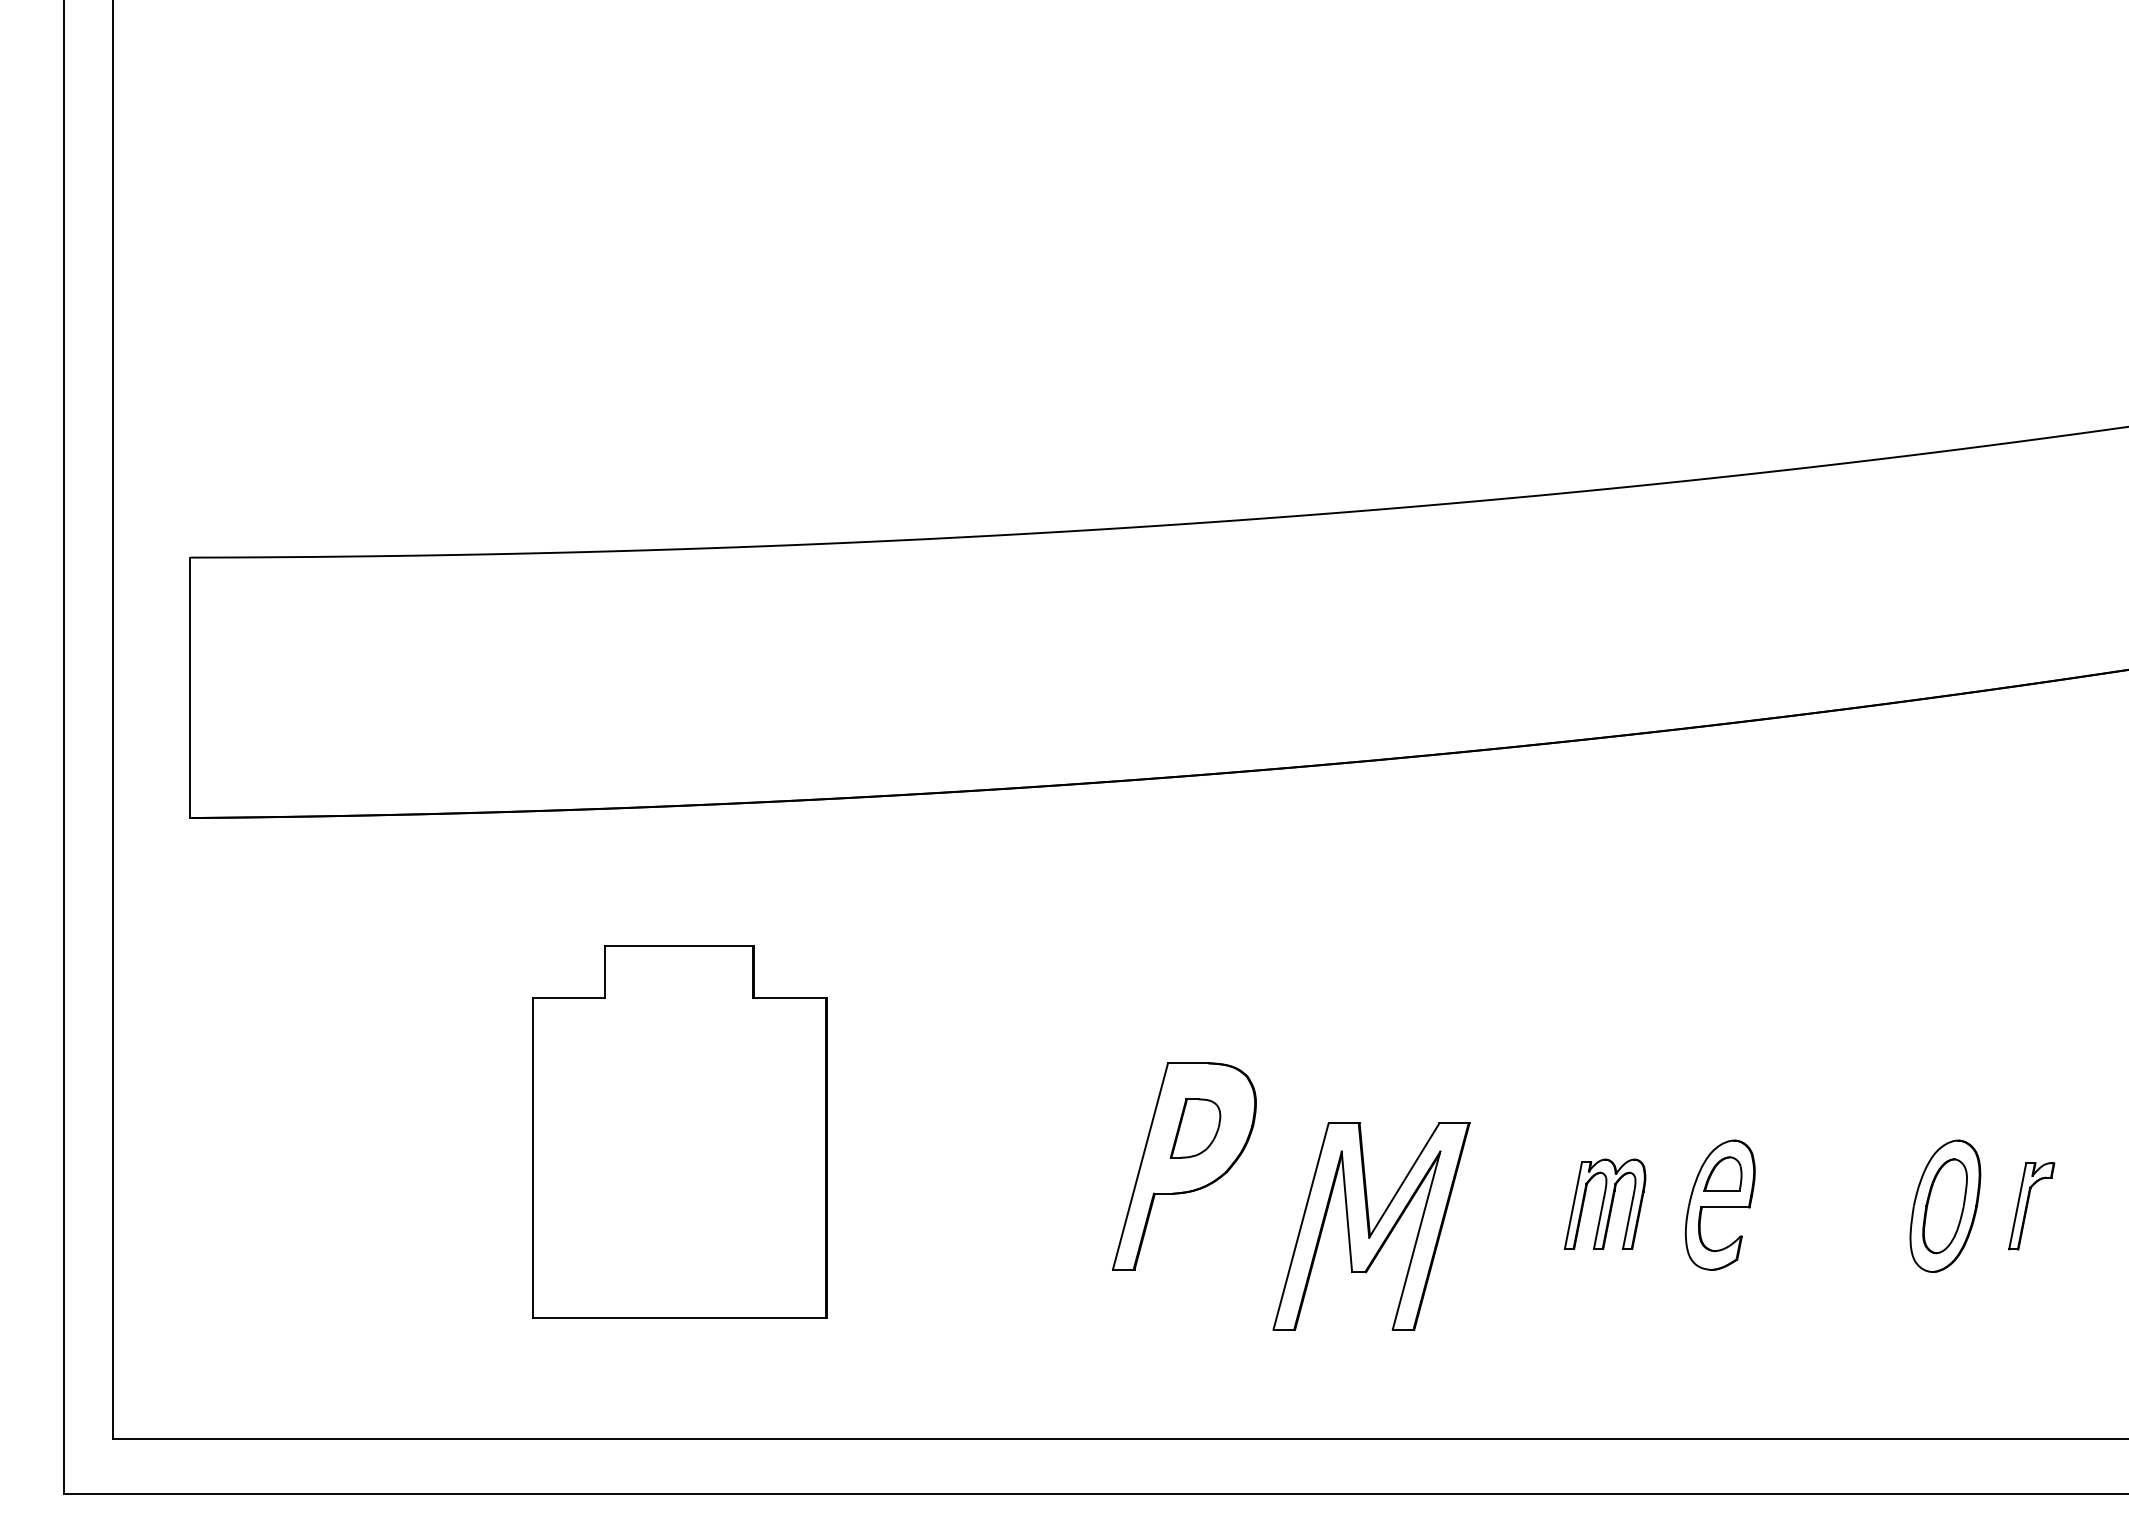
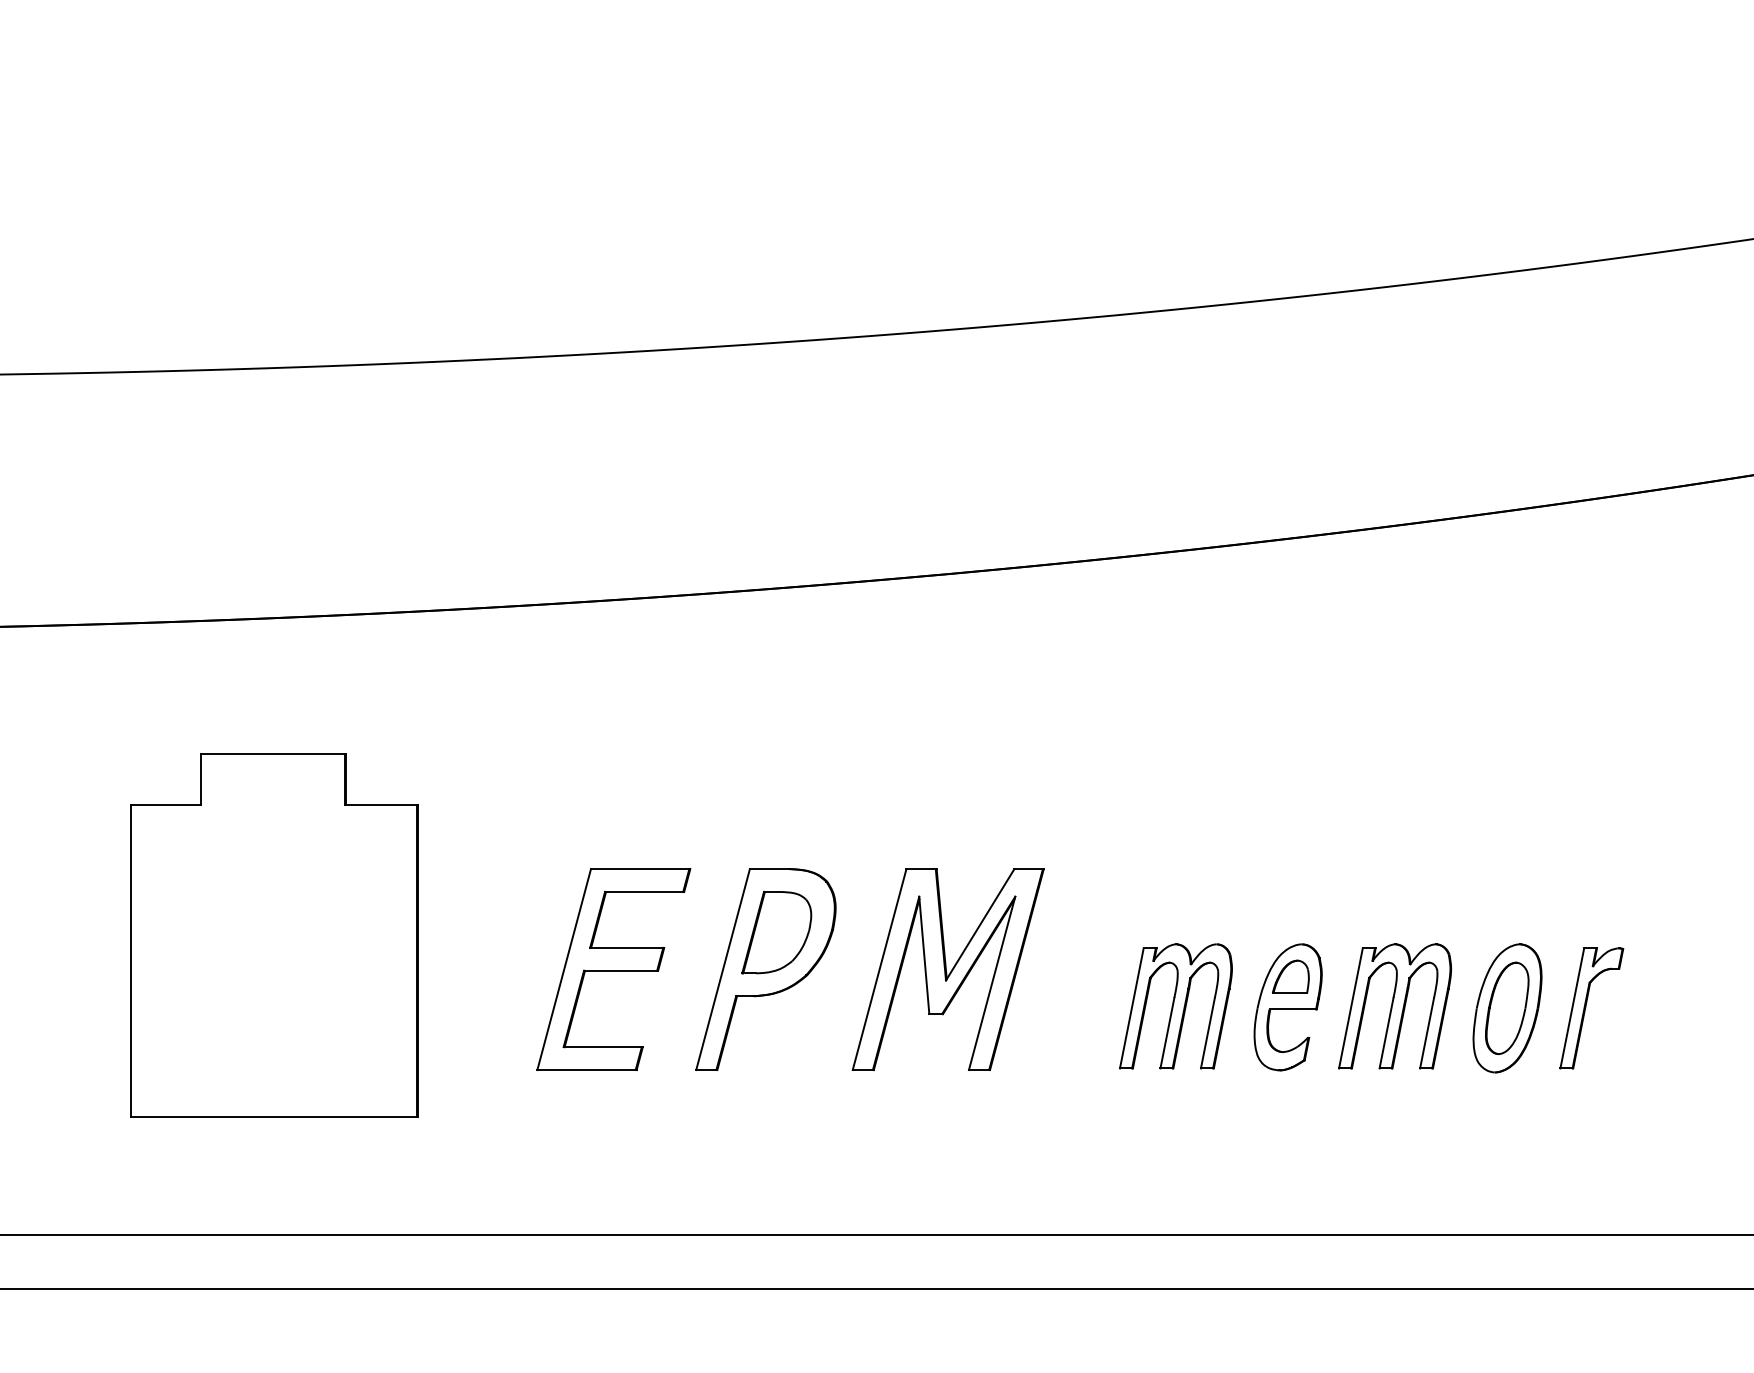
part: (1195, 1128) -> (776, 932), size x1.43
part: (1028, 1166) -> (613, 969), added
part: (1604, 1203) -> (1175, 1005), size x1.43
part: (1829, 1203) -> (1394, 1005), added
part: (2031, 1205) -> (1591, 1007), size x1.43
part: (1371, 1226) -> (948, 969), moved

